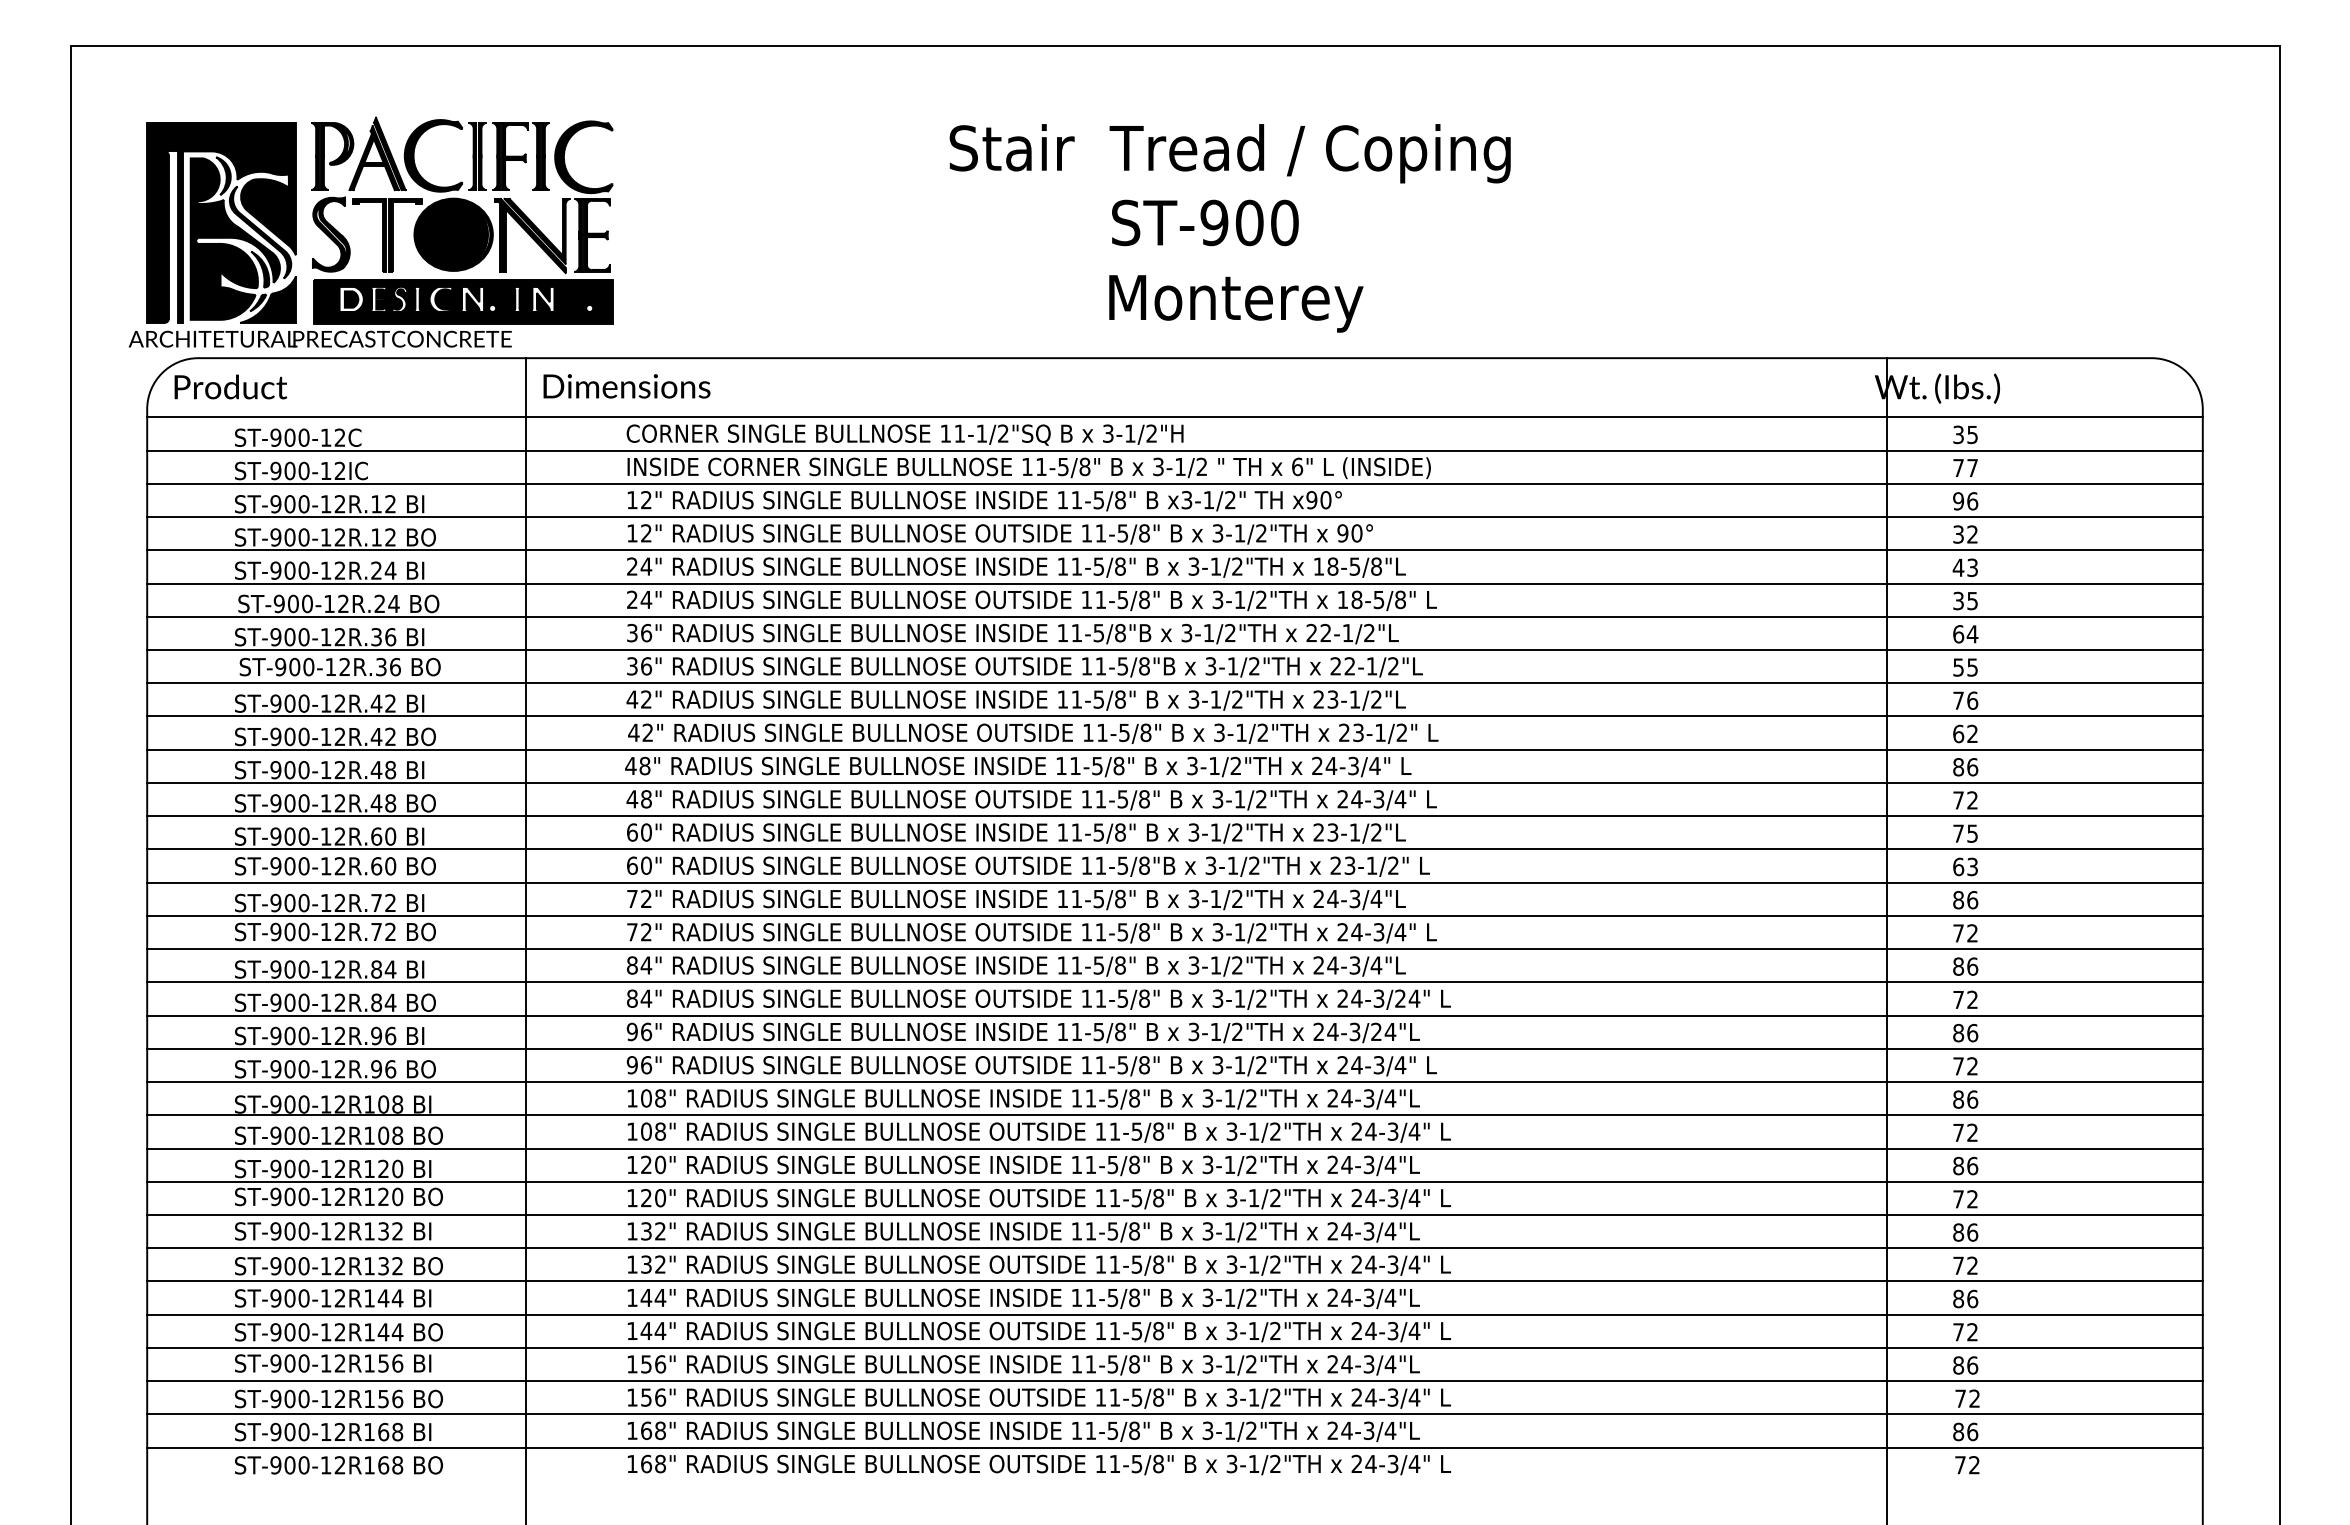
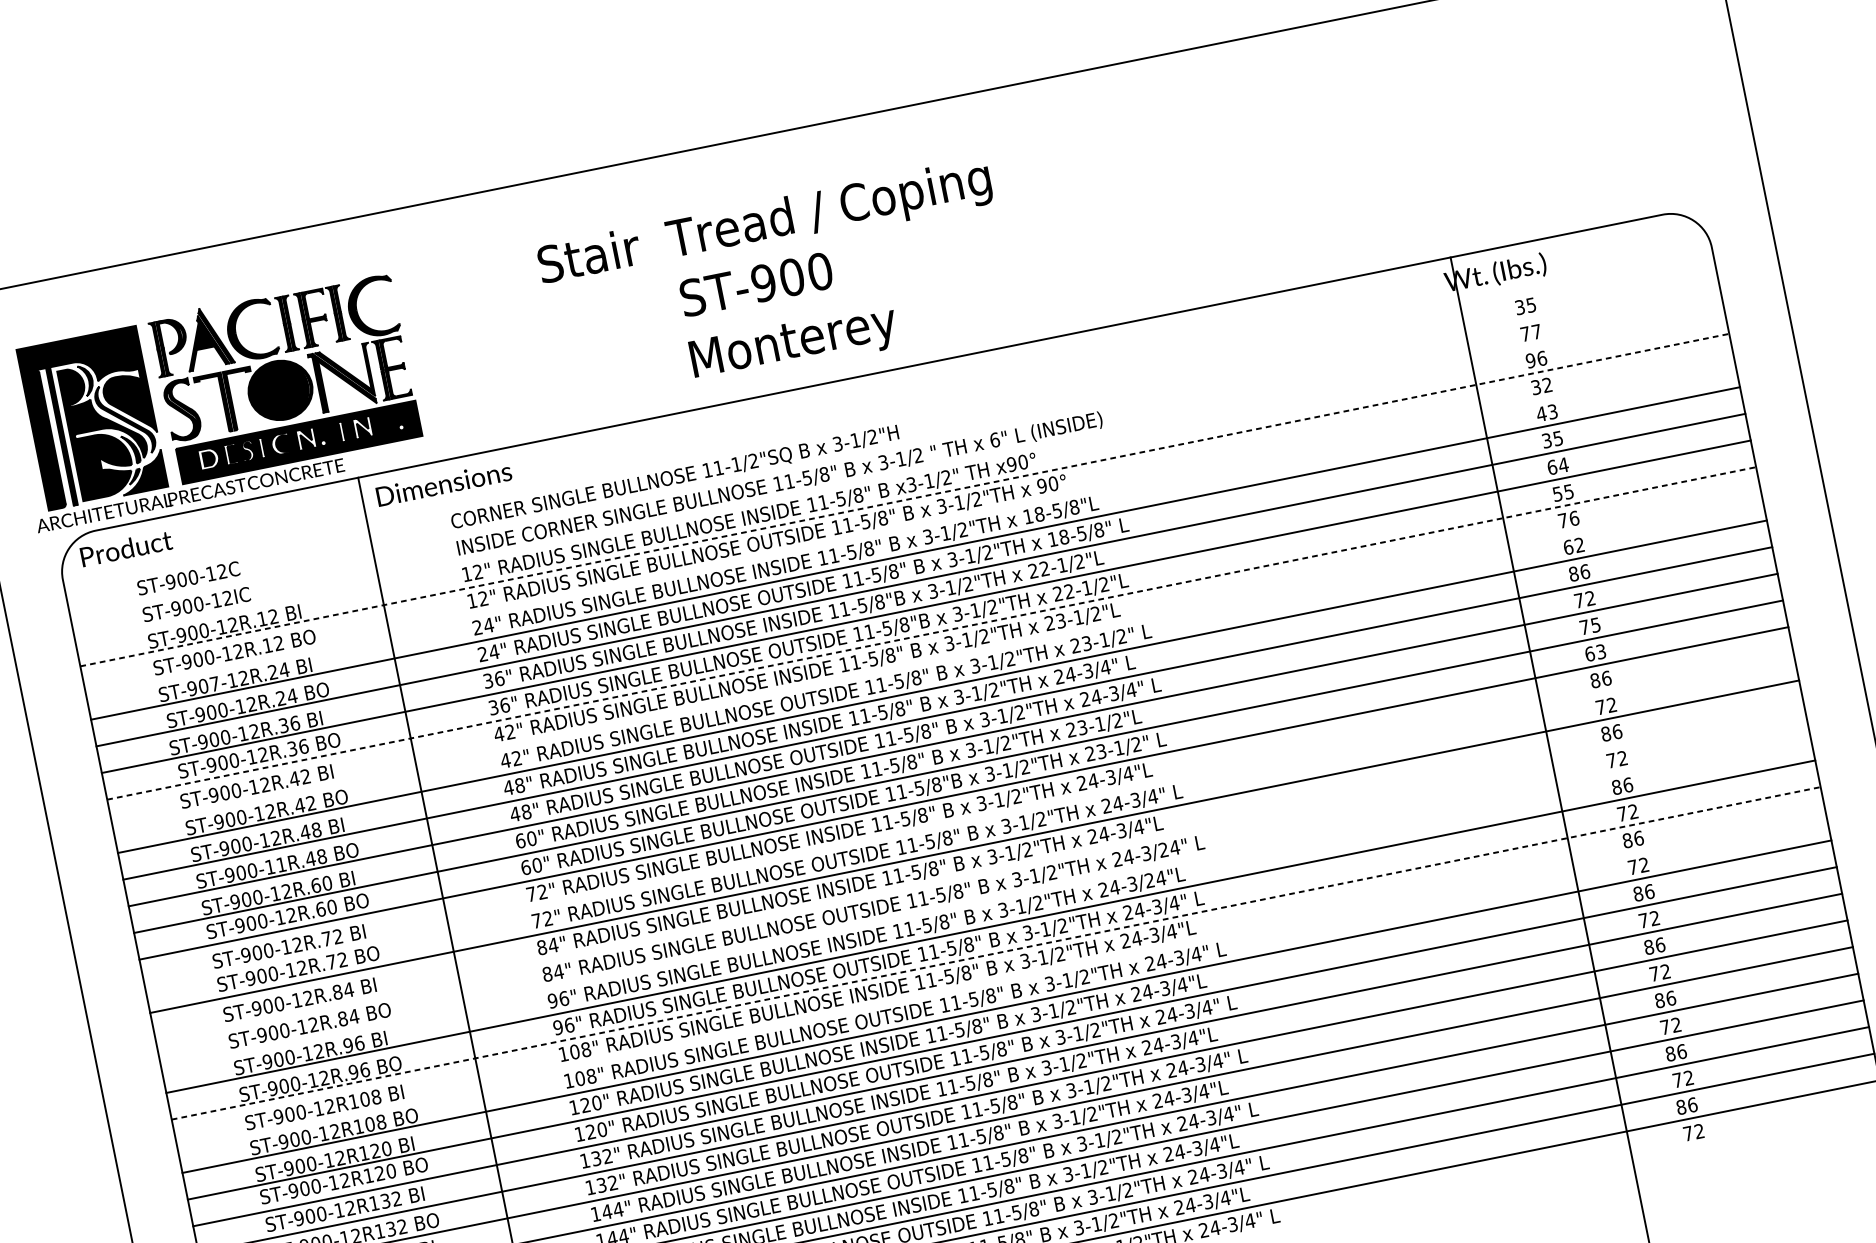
text: (1229, 228) -> (776, 285), moved
line: (1174, 417) -> (888, 420), removed
line: (1174, 450) -> (893, 446), removed
line: (1174, 483) -> (898, 473), removed
line: (1174, 517) -> (904, 500), solid -> dashed
line: (1174, 550) -> (909, 527), removed
text: (303, 570) -> (214, 683), ST-900-12R.24 -> ST-907-12R.24
line: (1174, 683) -> (931, 633), solid -> dashed
line: (1174, 716) -> (936, 660), removed
text: (339, 803) -> (280, 865), ST-900-12R.48 -> ST-900-11R.48
line: (1174, 915) -> (968, 819), removed
line: (1174, 982) -> (979, 873), removed
line: (1174, 1015) -> (985, 900), removed
line: (1174, 1082) -> (995, 953), solid -> dashed
line: (1174, 1115) -> (1001, 980), removed

